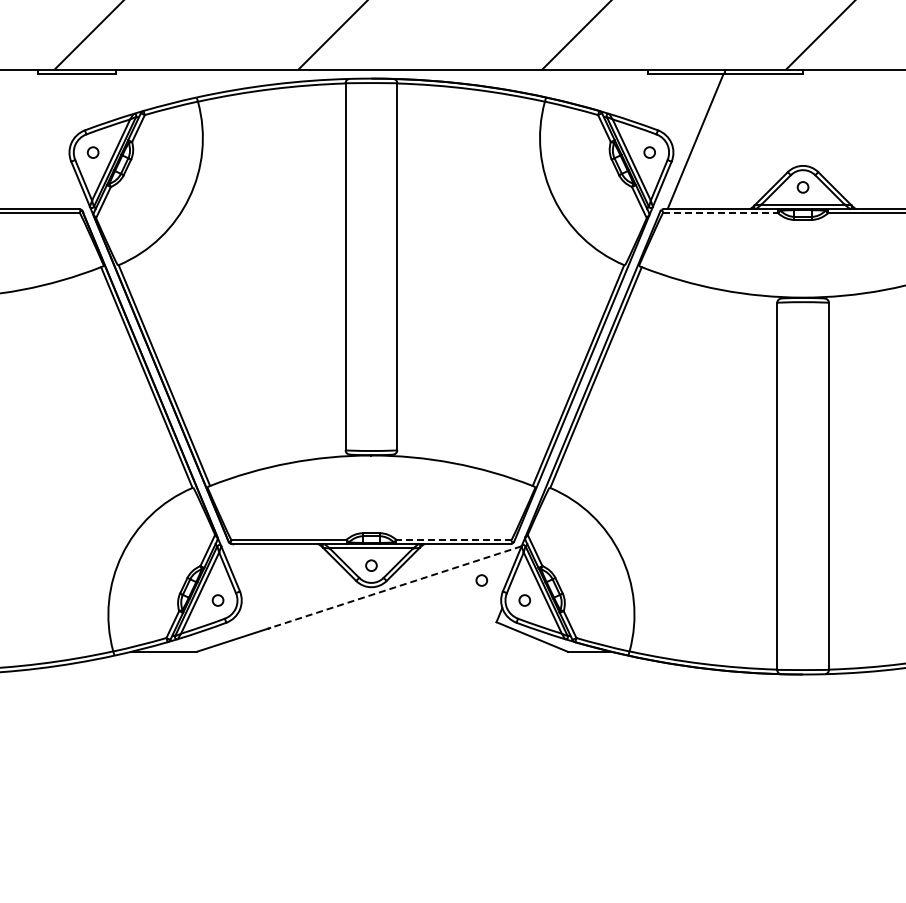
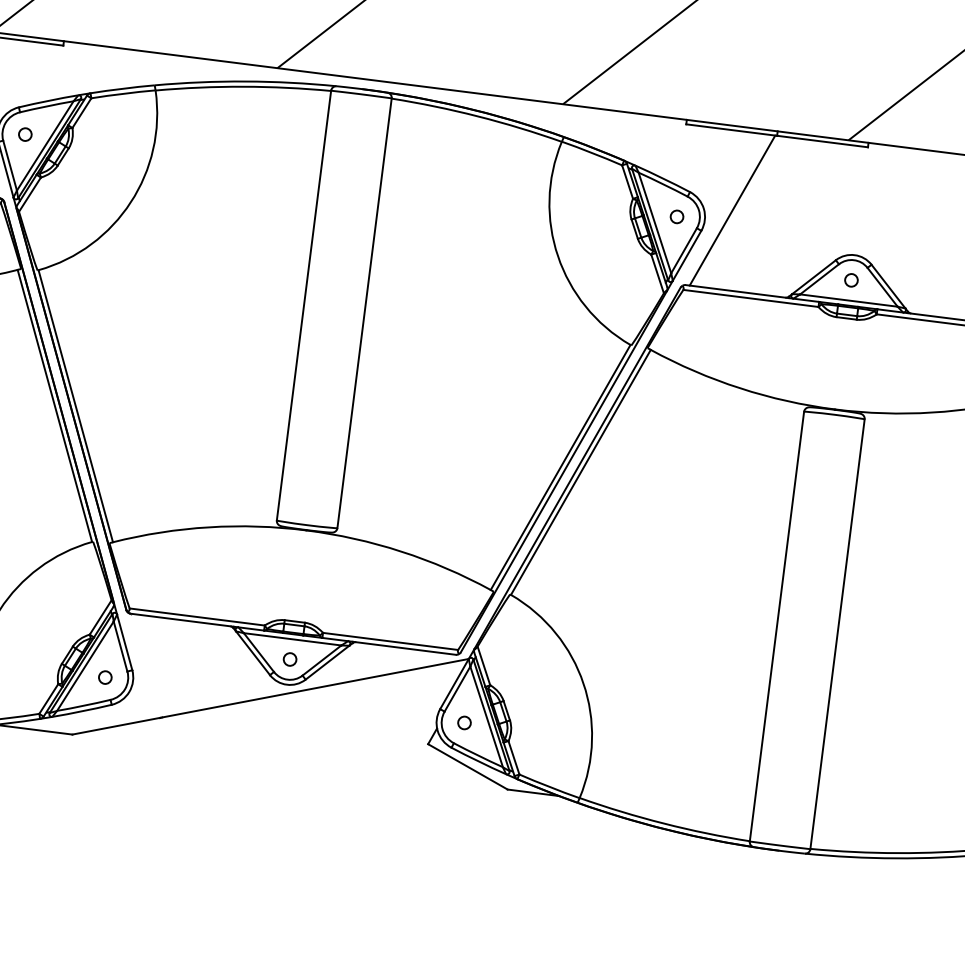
line: (720, 213) -> (750, 298), dashed -> solid
line: (454, 539) -> (391, 641), dashed -> solid
circle: (481, 580) -> (416, 693), removed
line: (395, 587) -> (315, 688), dashed -> solid

